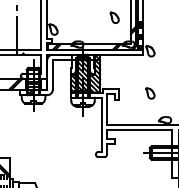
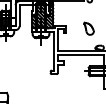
part: (150, 93) -> (89, 28), size x1.6

